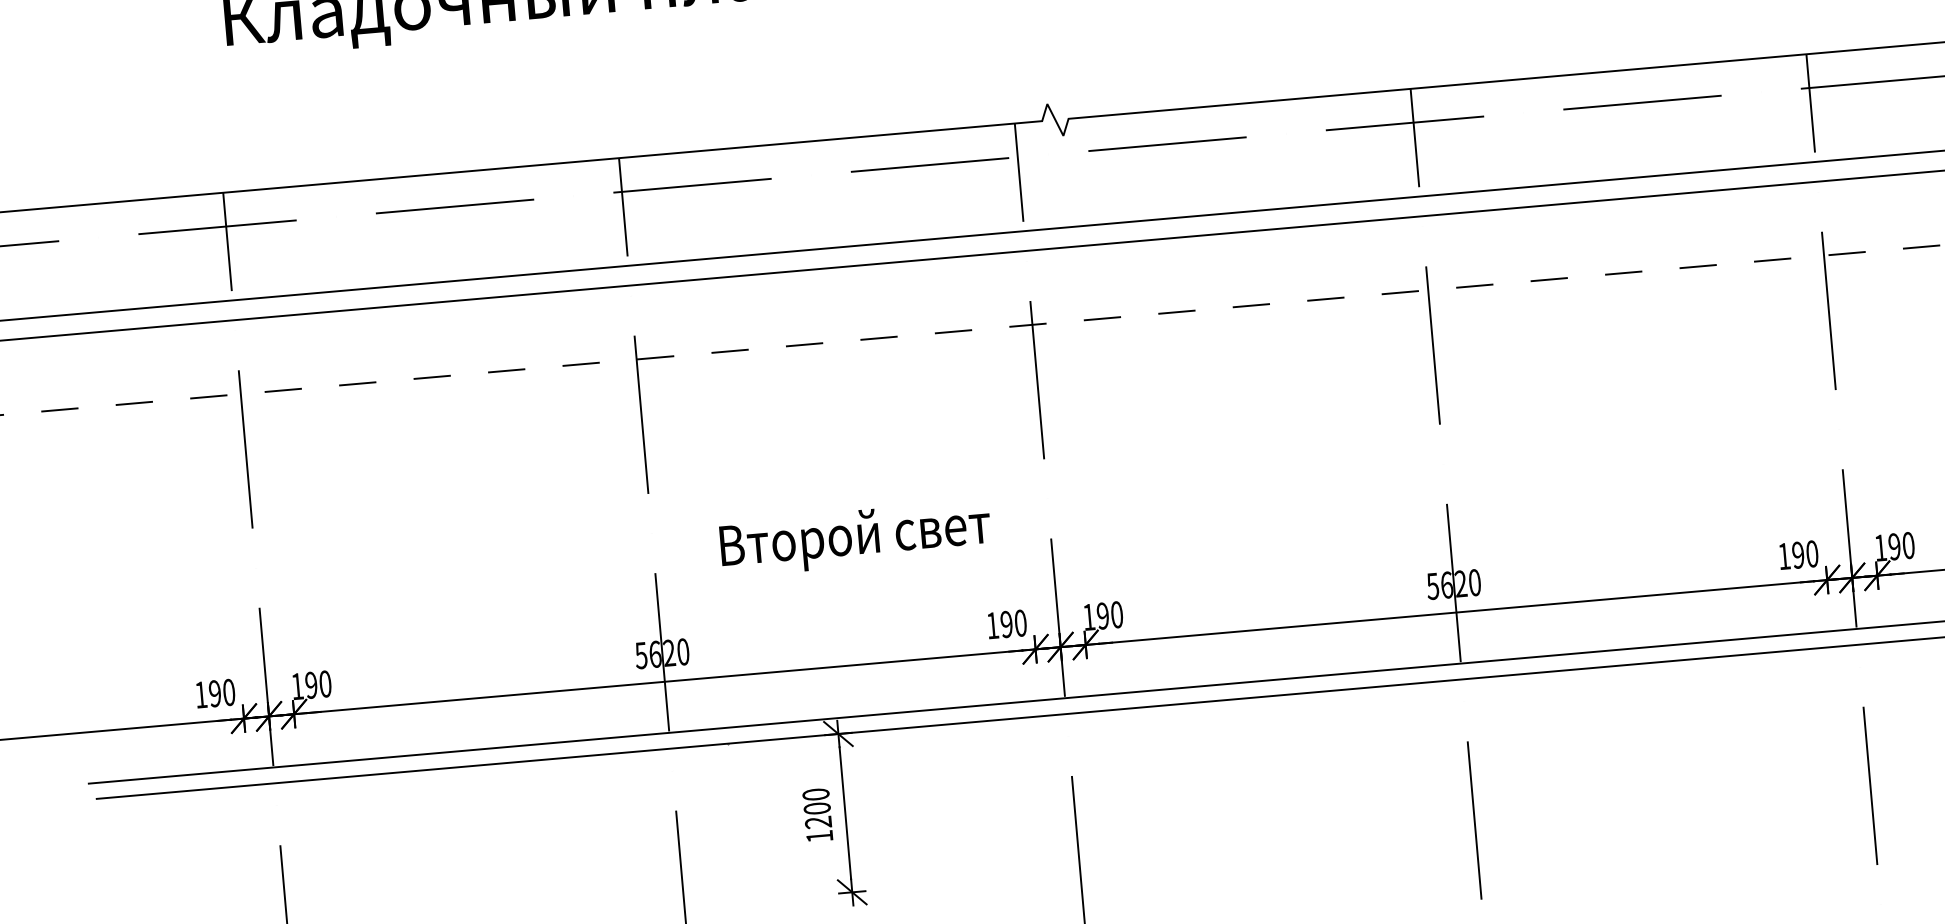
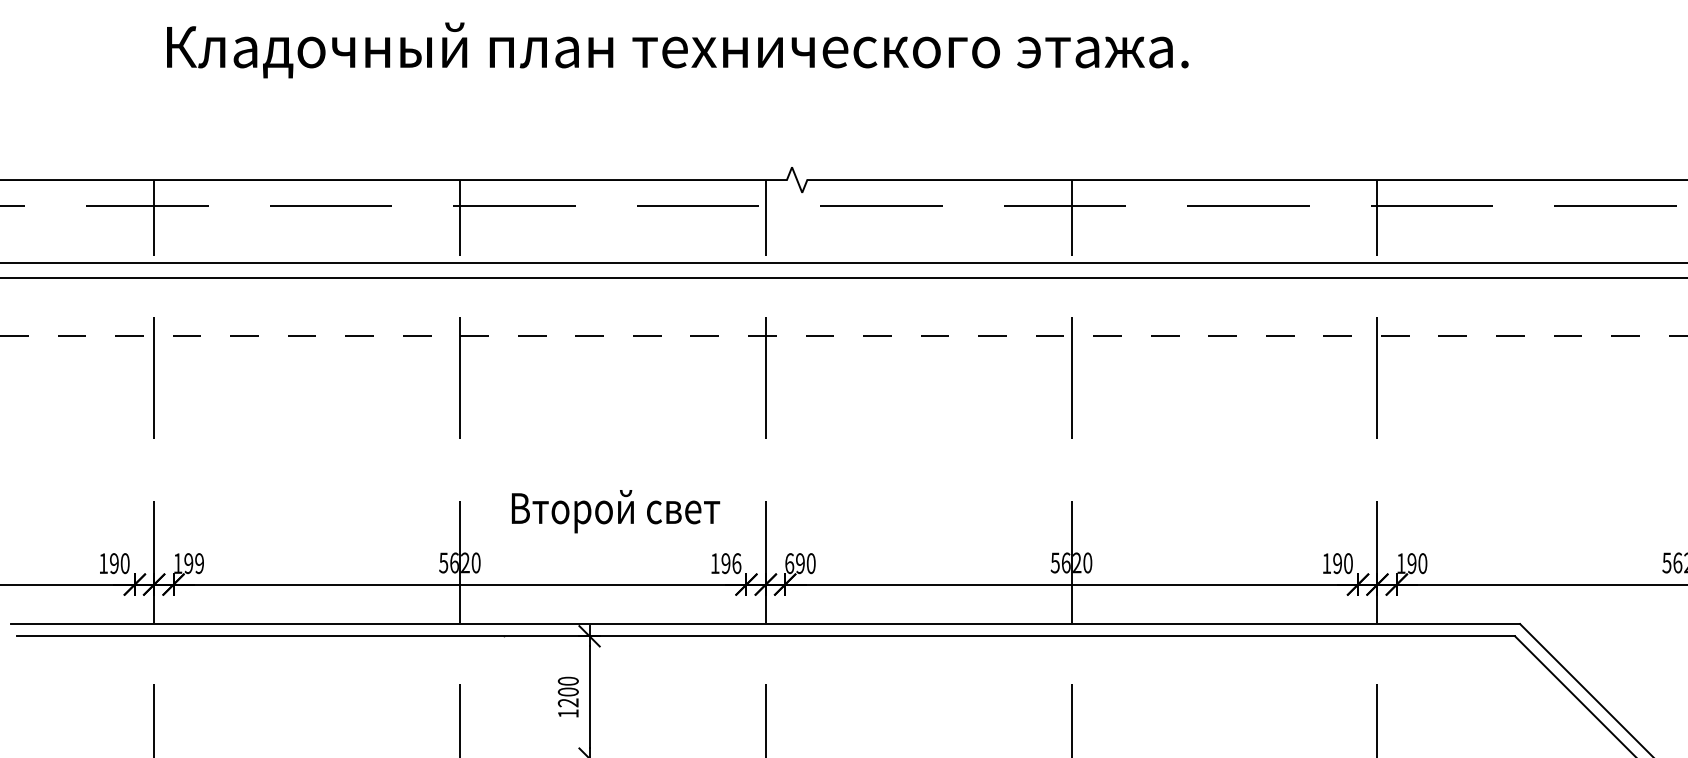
text: (856, 538) -> (616, 511), moved
text: (1088, 617) -> (789, 563), 190 -> 690
text: (1020, 623) -> (736, 563), 190 -> 196
text: (325, 683) -> (199, 563), 190 -> 199

